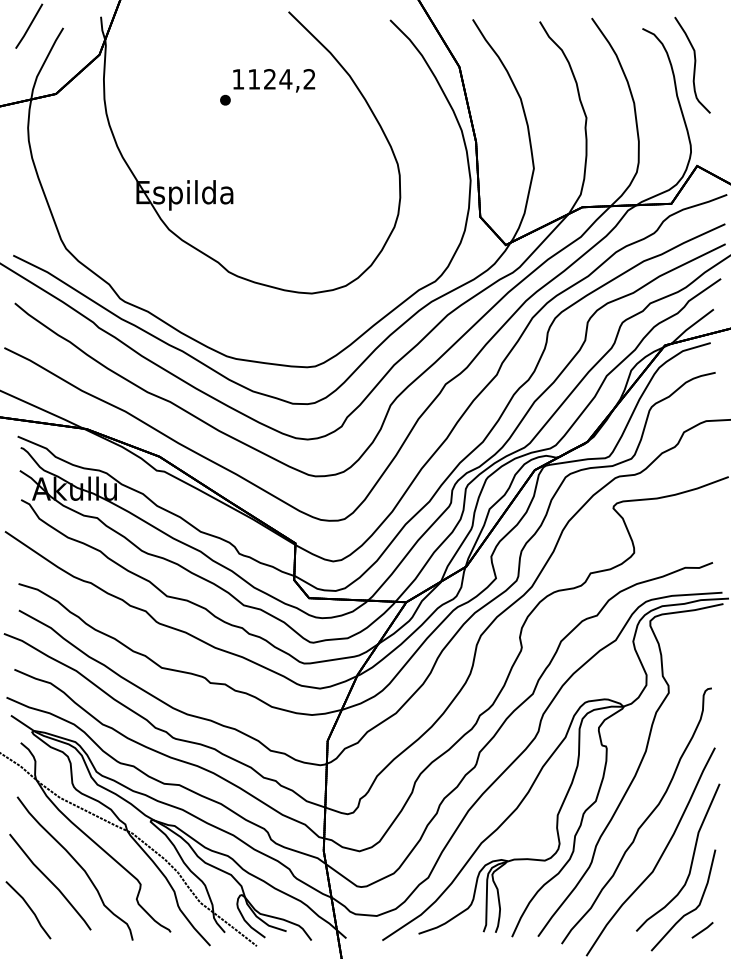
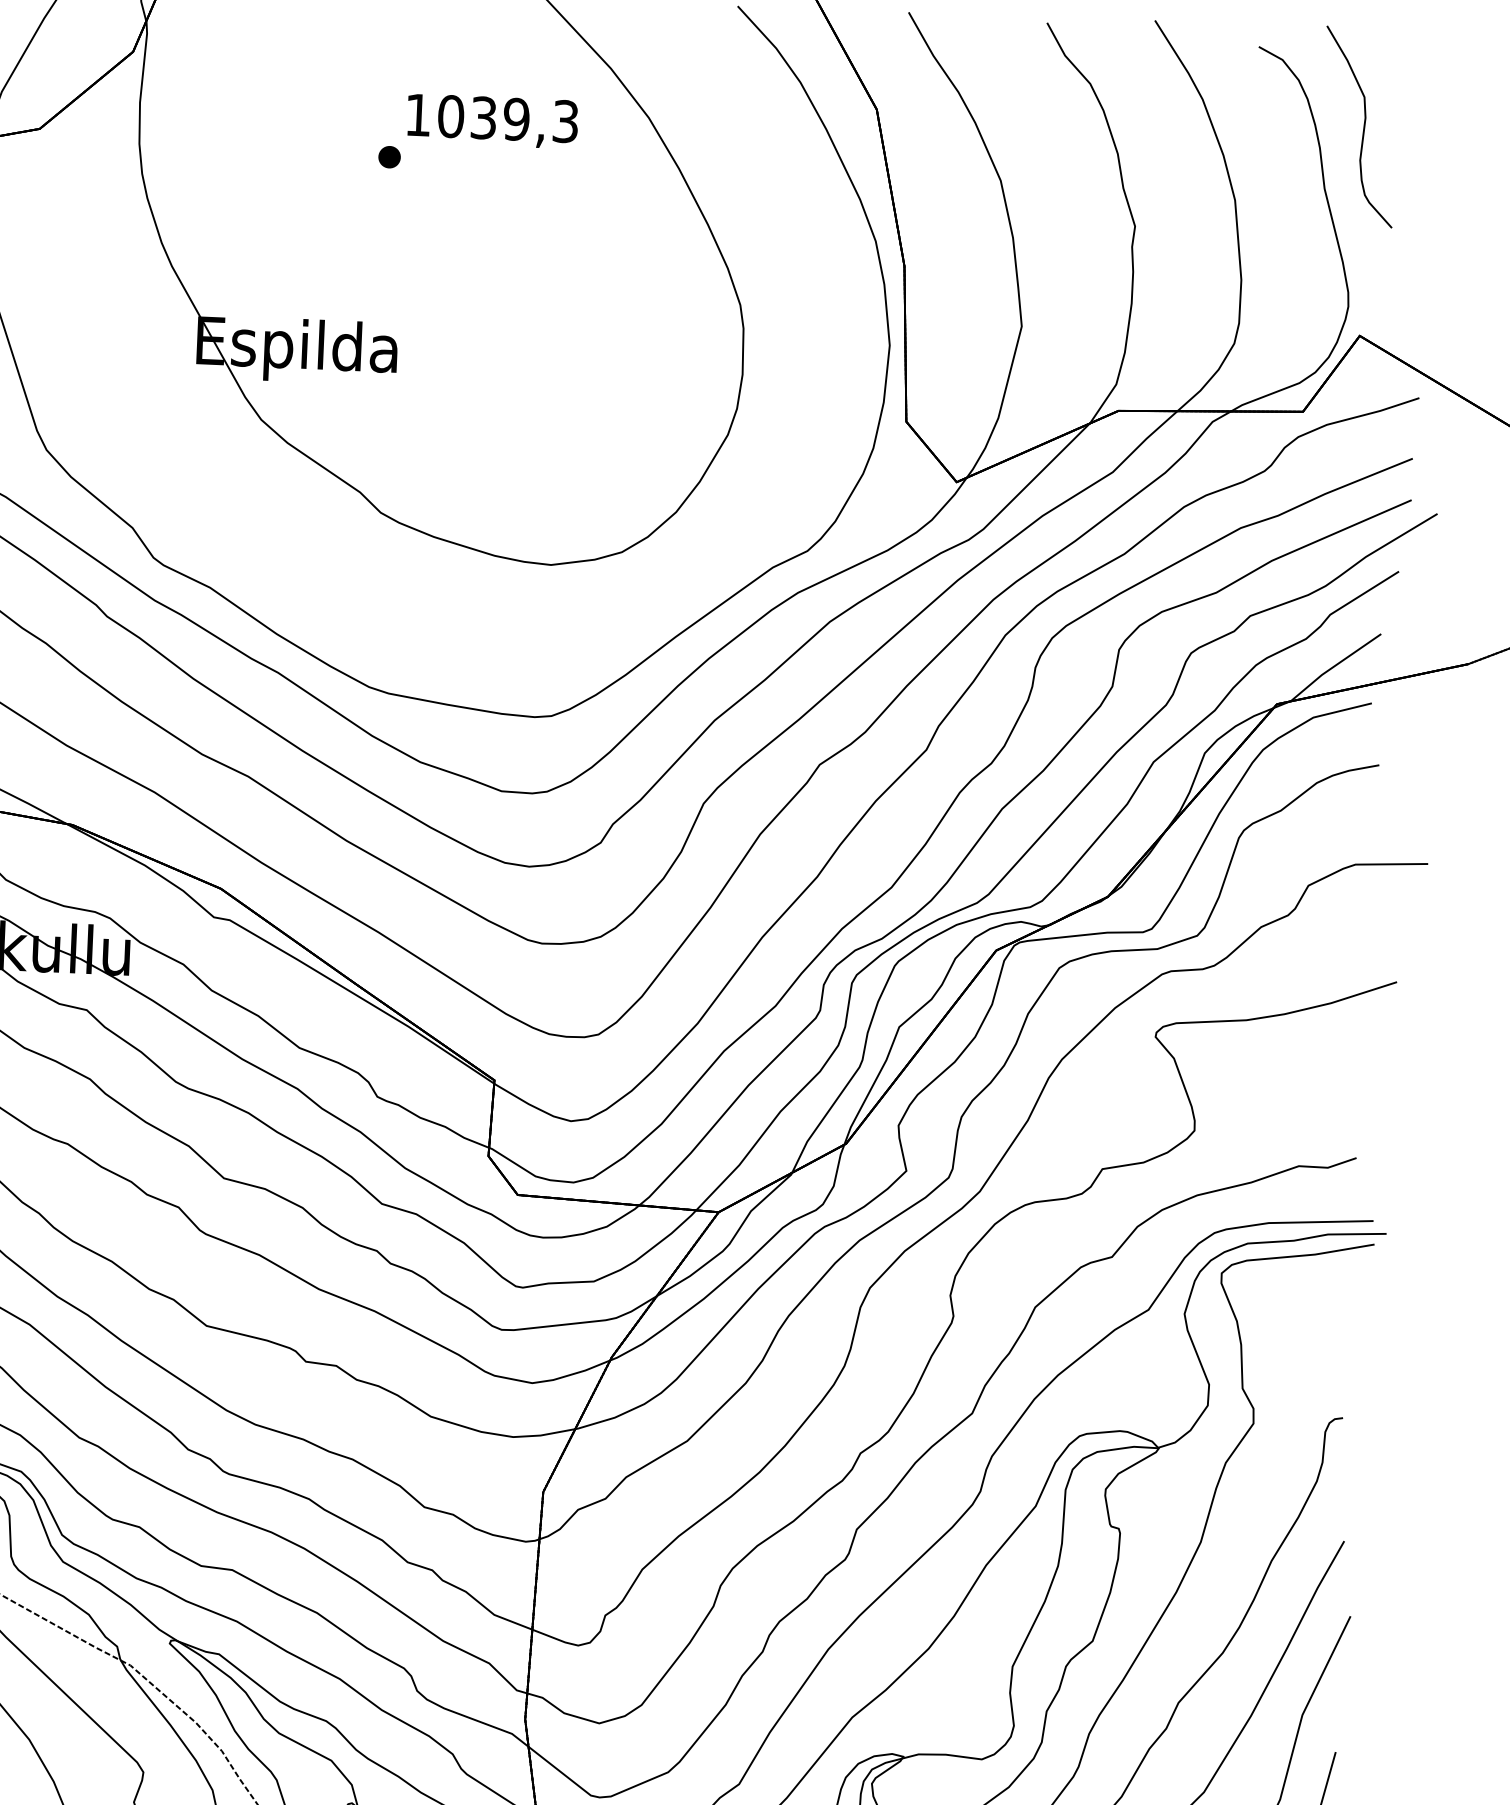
text: (281, 79) -> (507, 119), 1124,2 -> 1039,3

